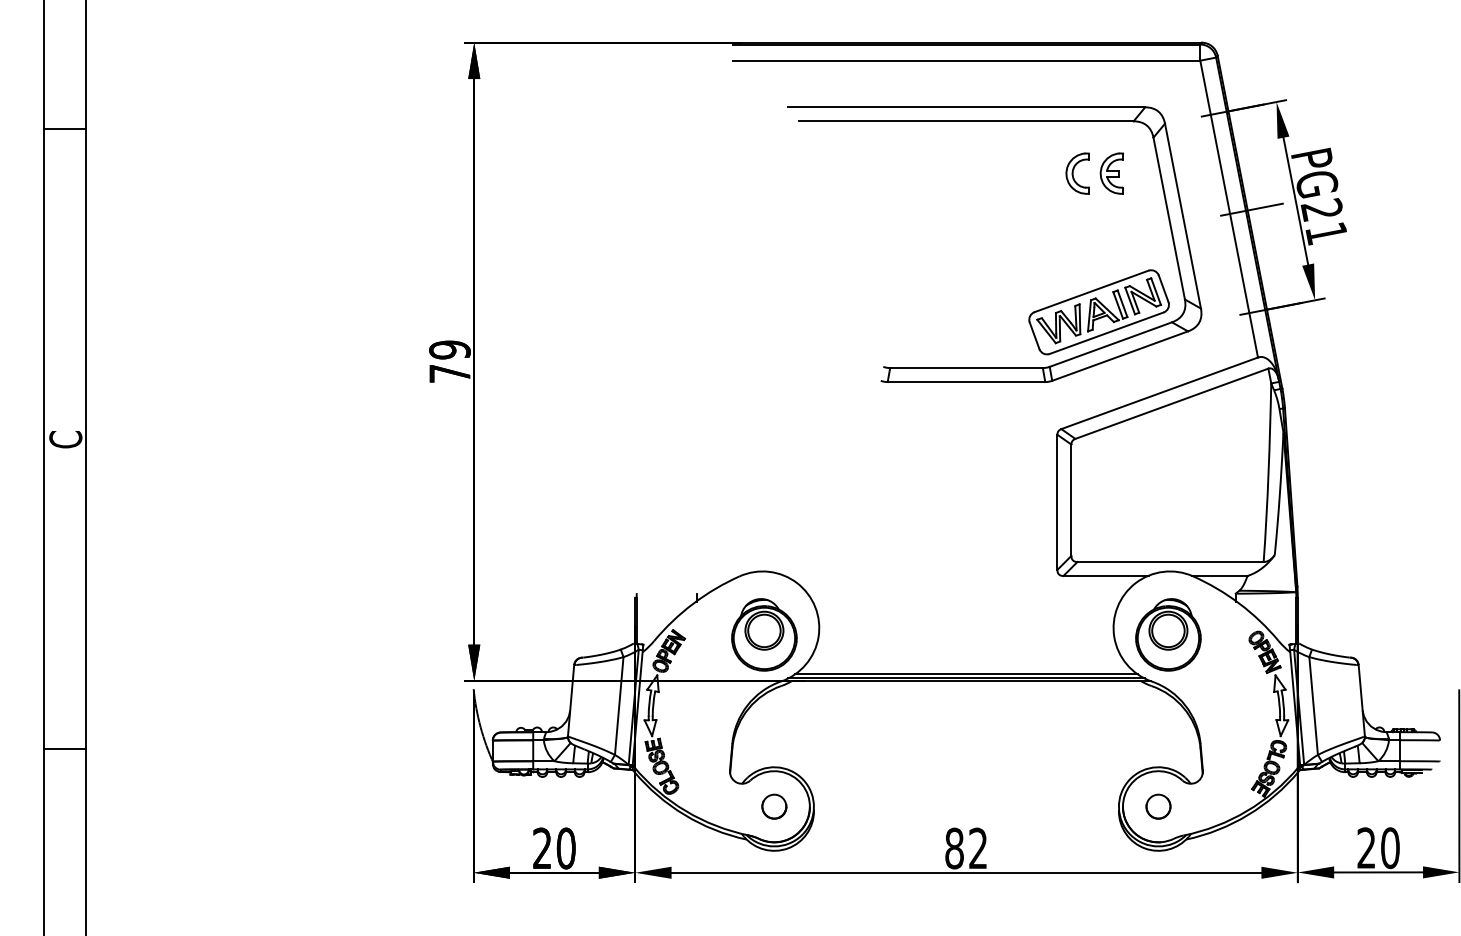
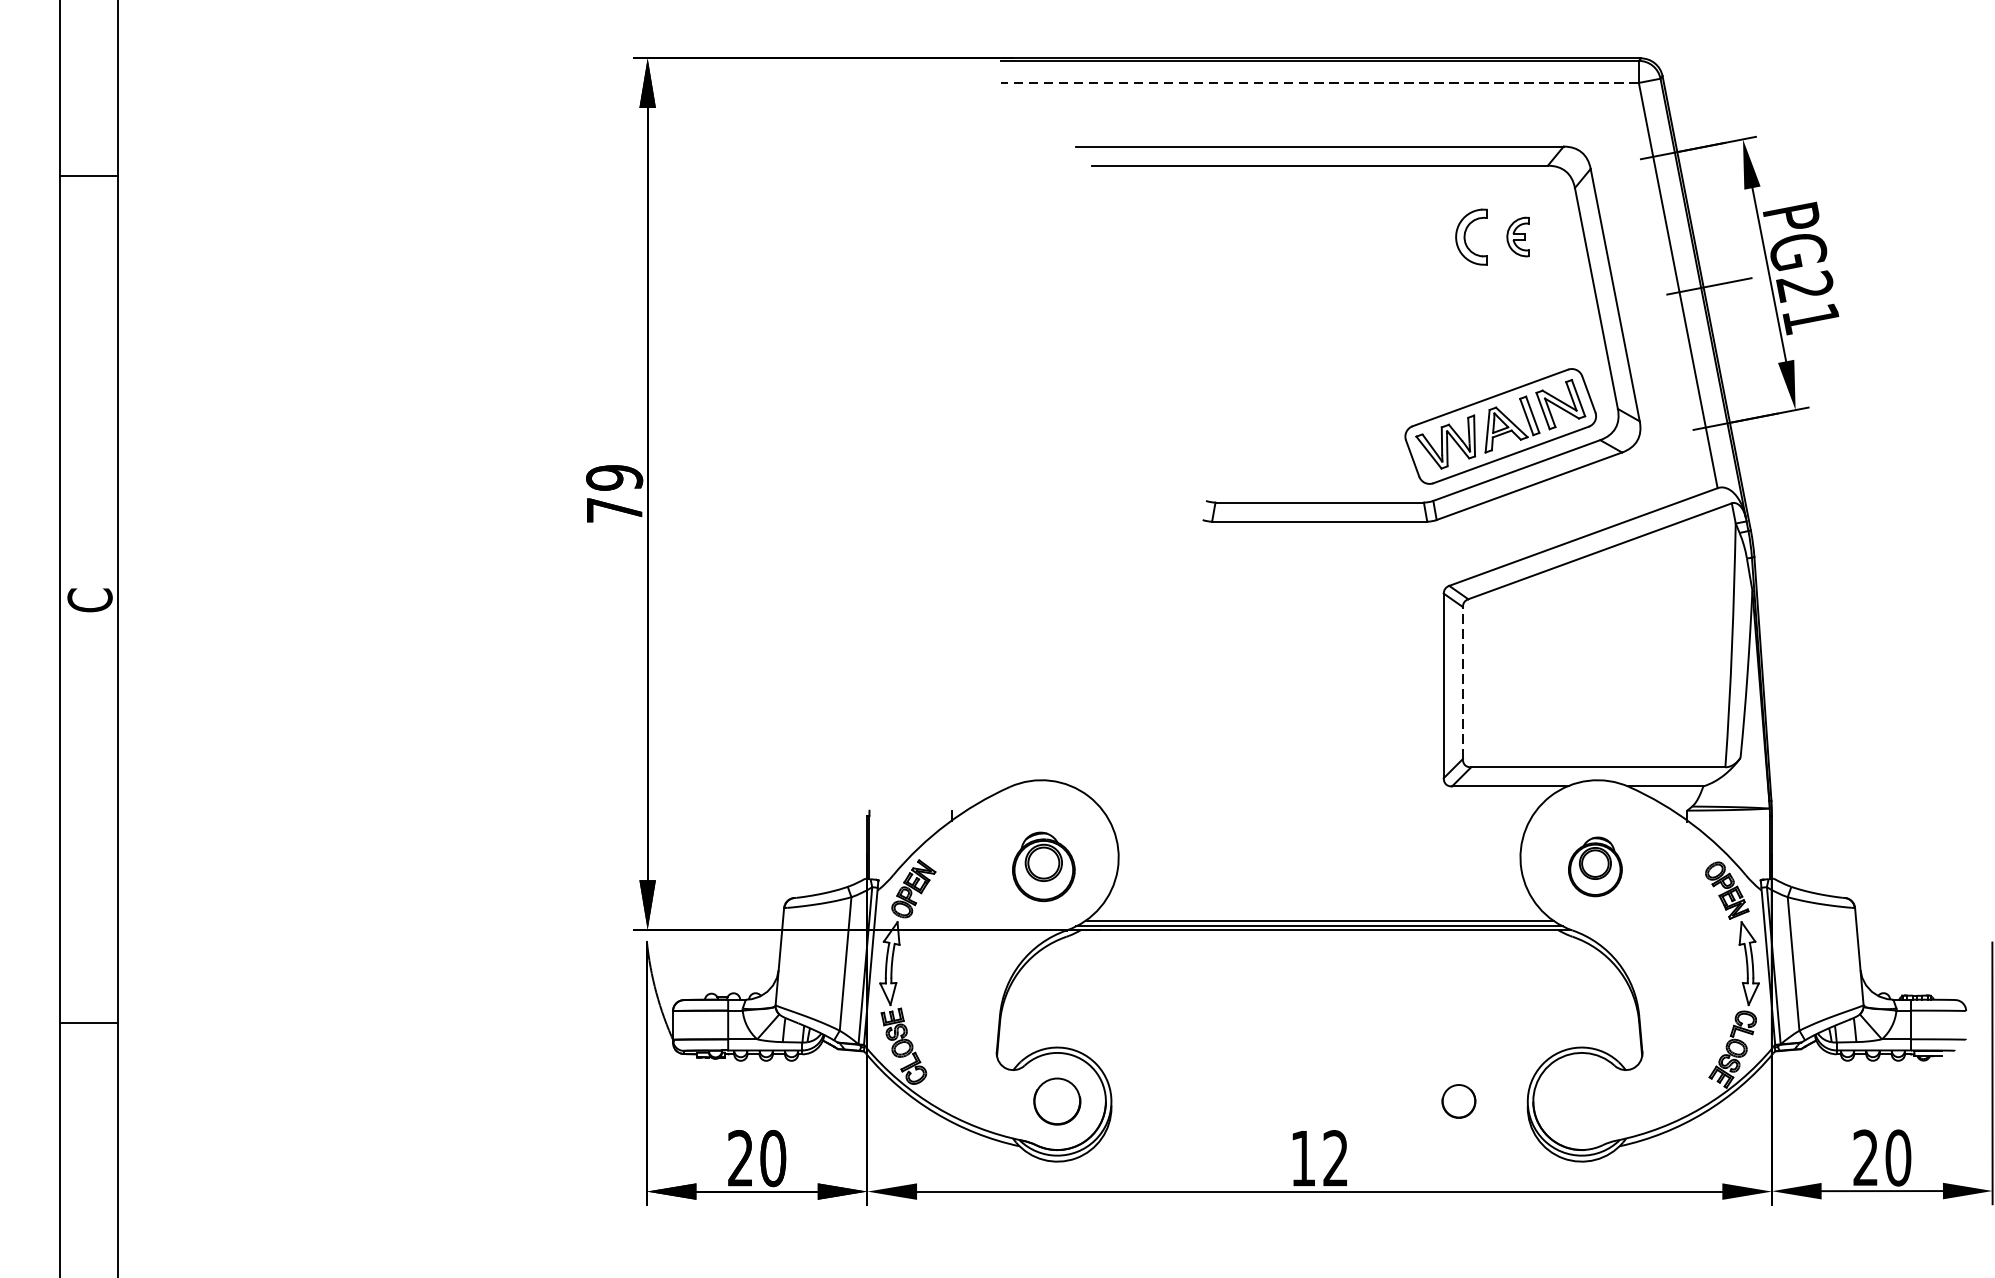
line: (966, 60) -> (1319, 82), solid -> dashed
part: (1111, 173) -> (1517, 236), size x0.7
line: (1071, 500) -> (1463, 683), solid -> dashed
part: (764, 634) -> (1043, 866), size x0.7
part: (1168, 634) -> (1595, 866), size x0.6
part: (774, 806) -> (1057, 1101), size x1.4
part: (1158, 806) -> (1458, 1101), moved
text: (954, 848) -> (1303, 1158), 82 -> 12

